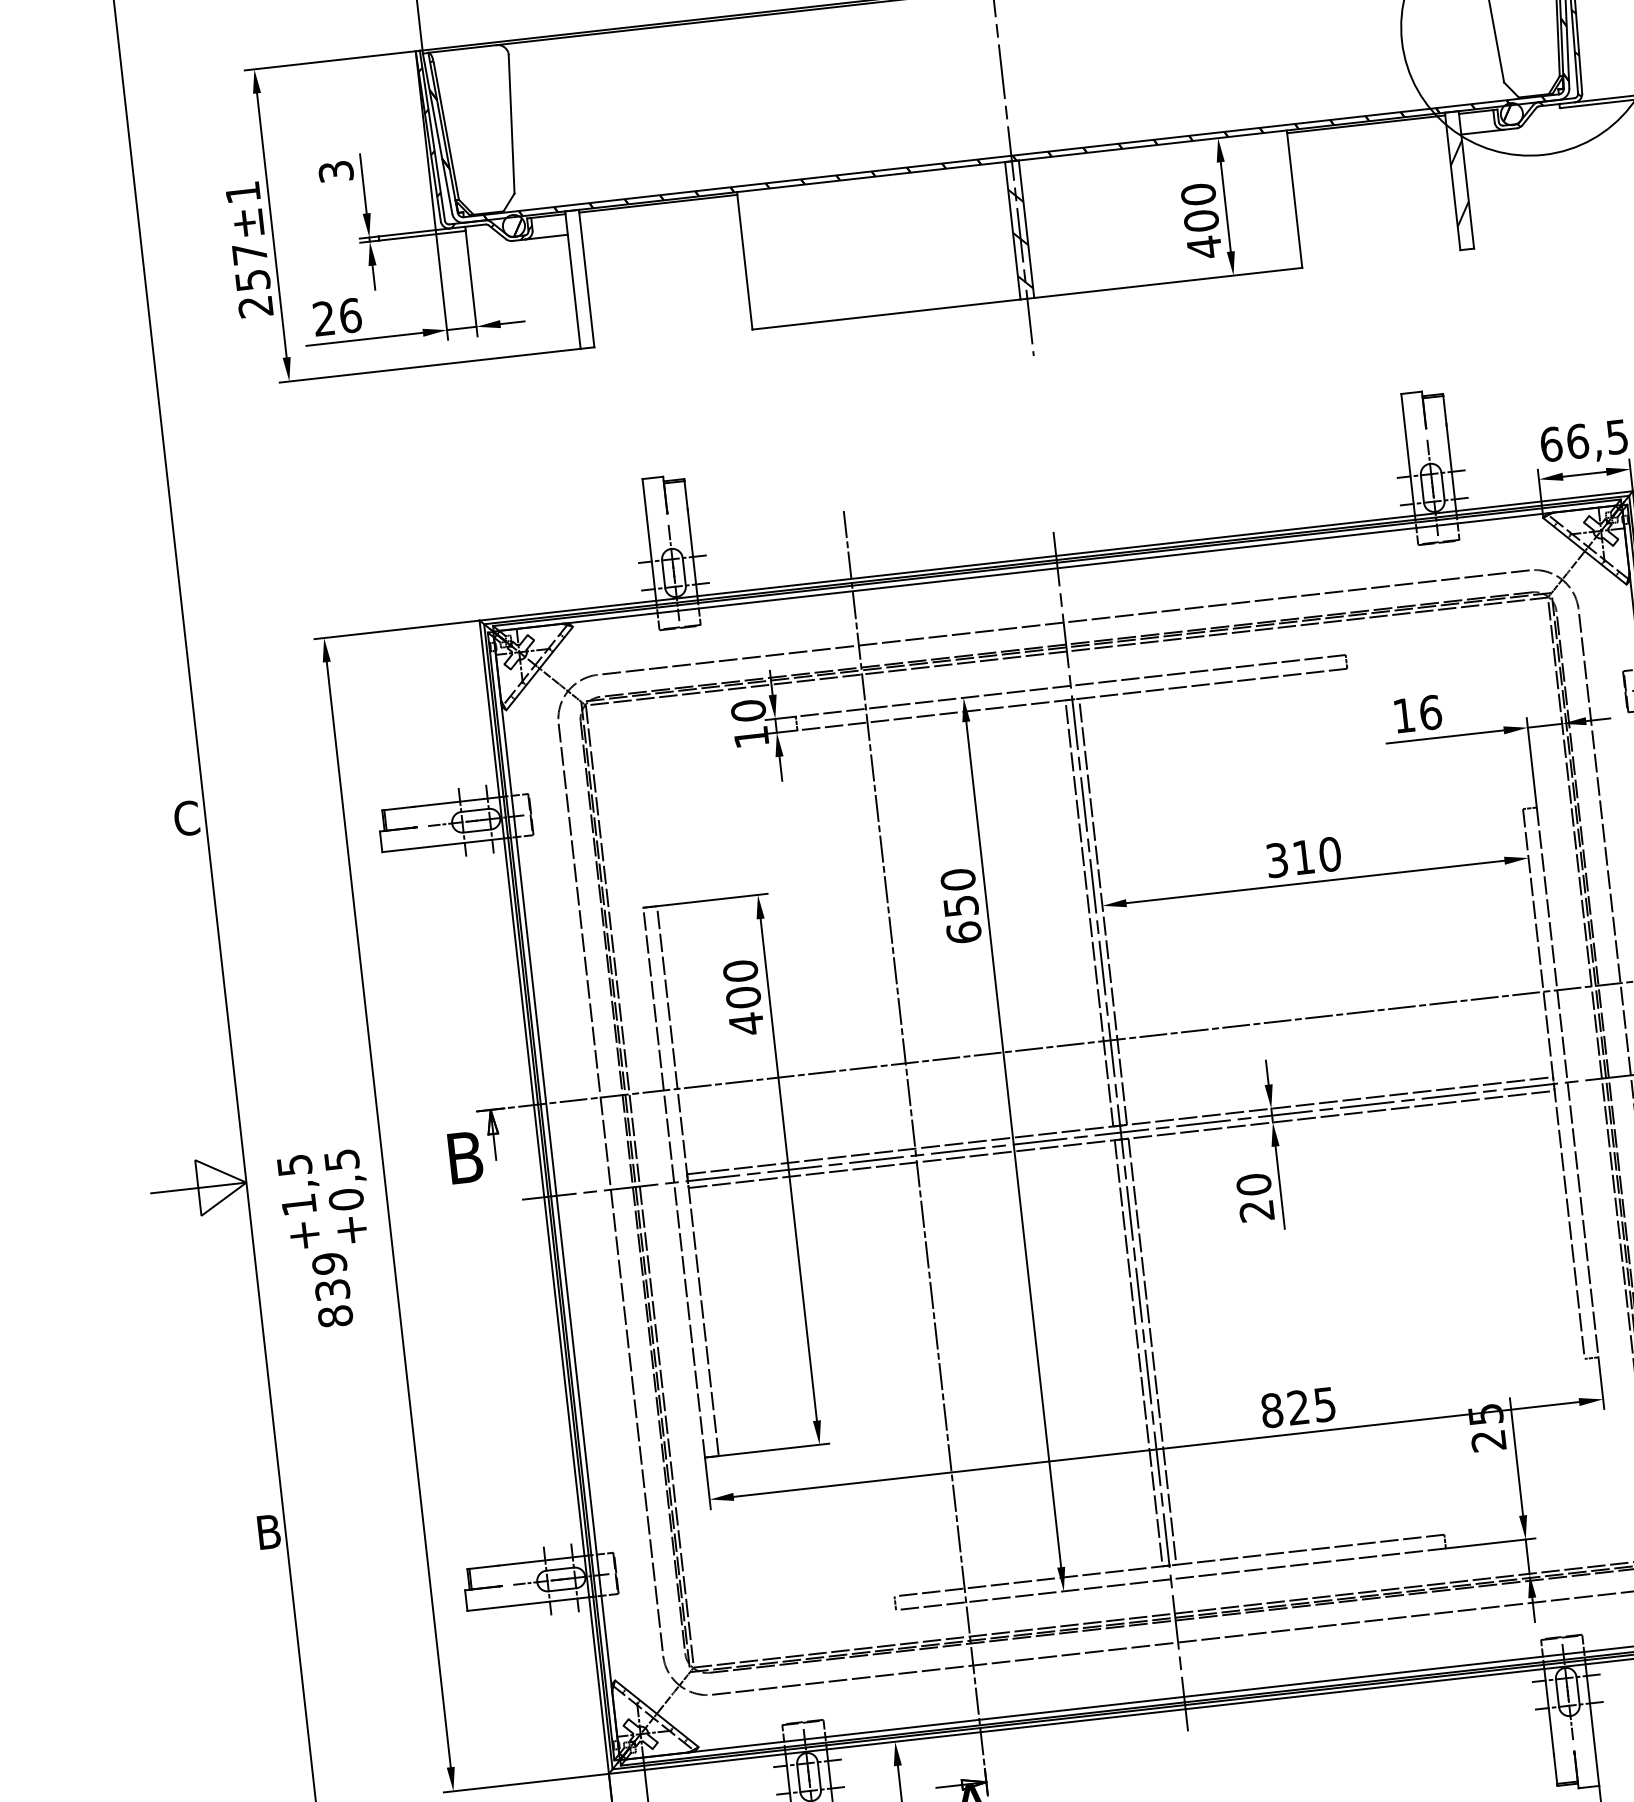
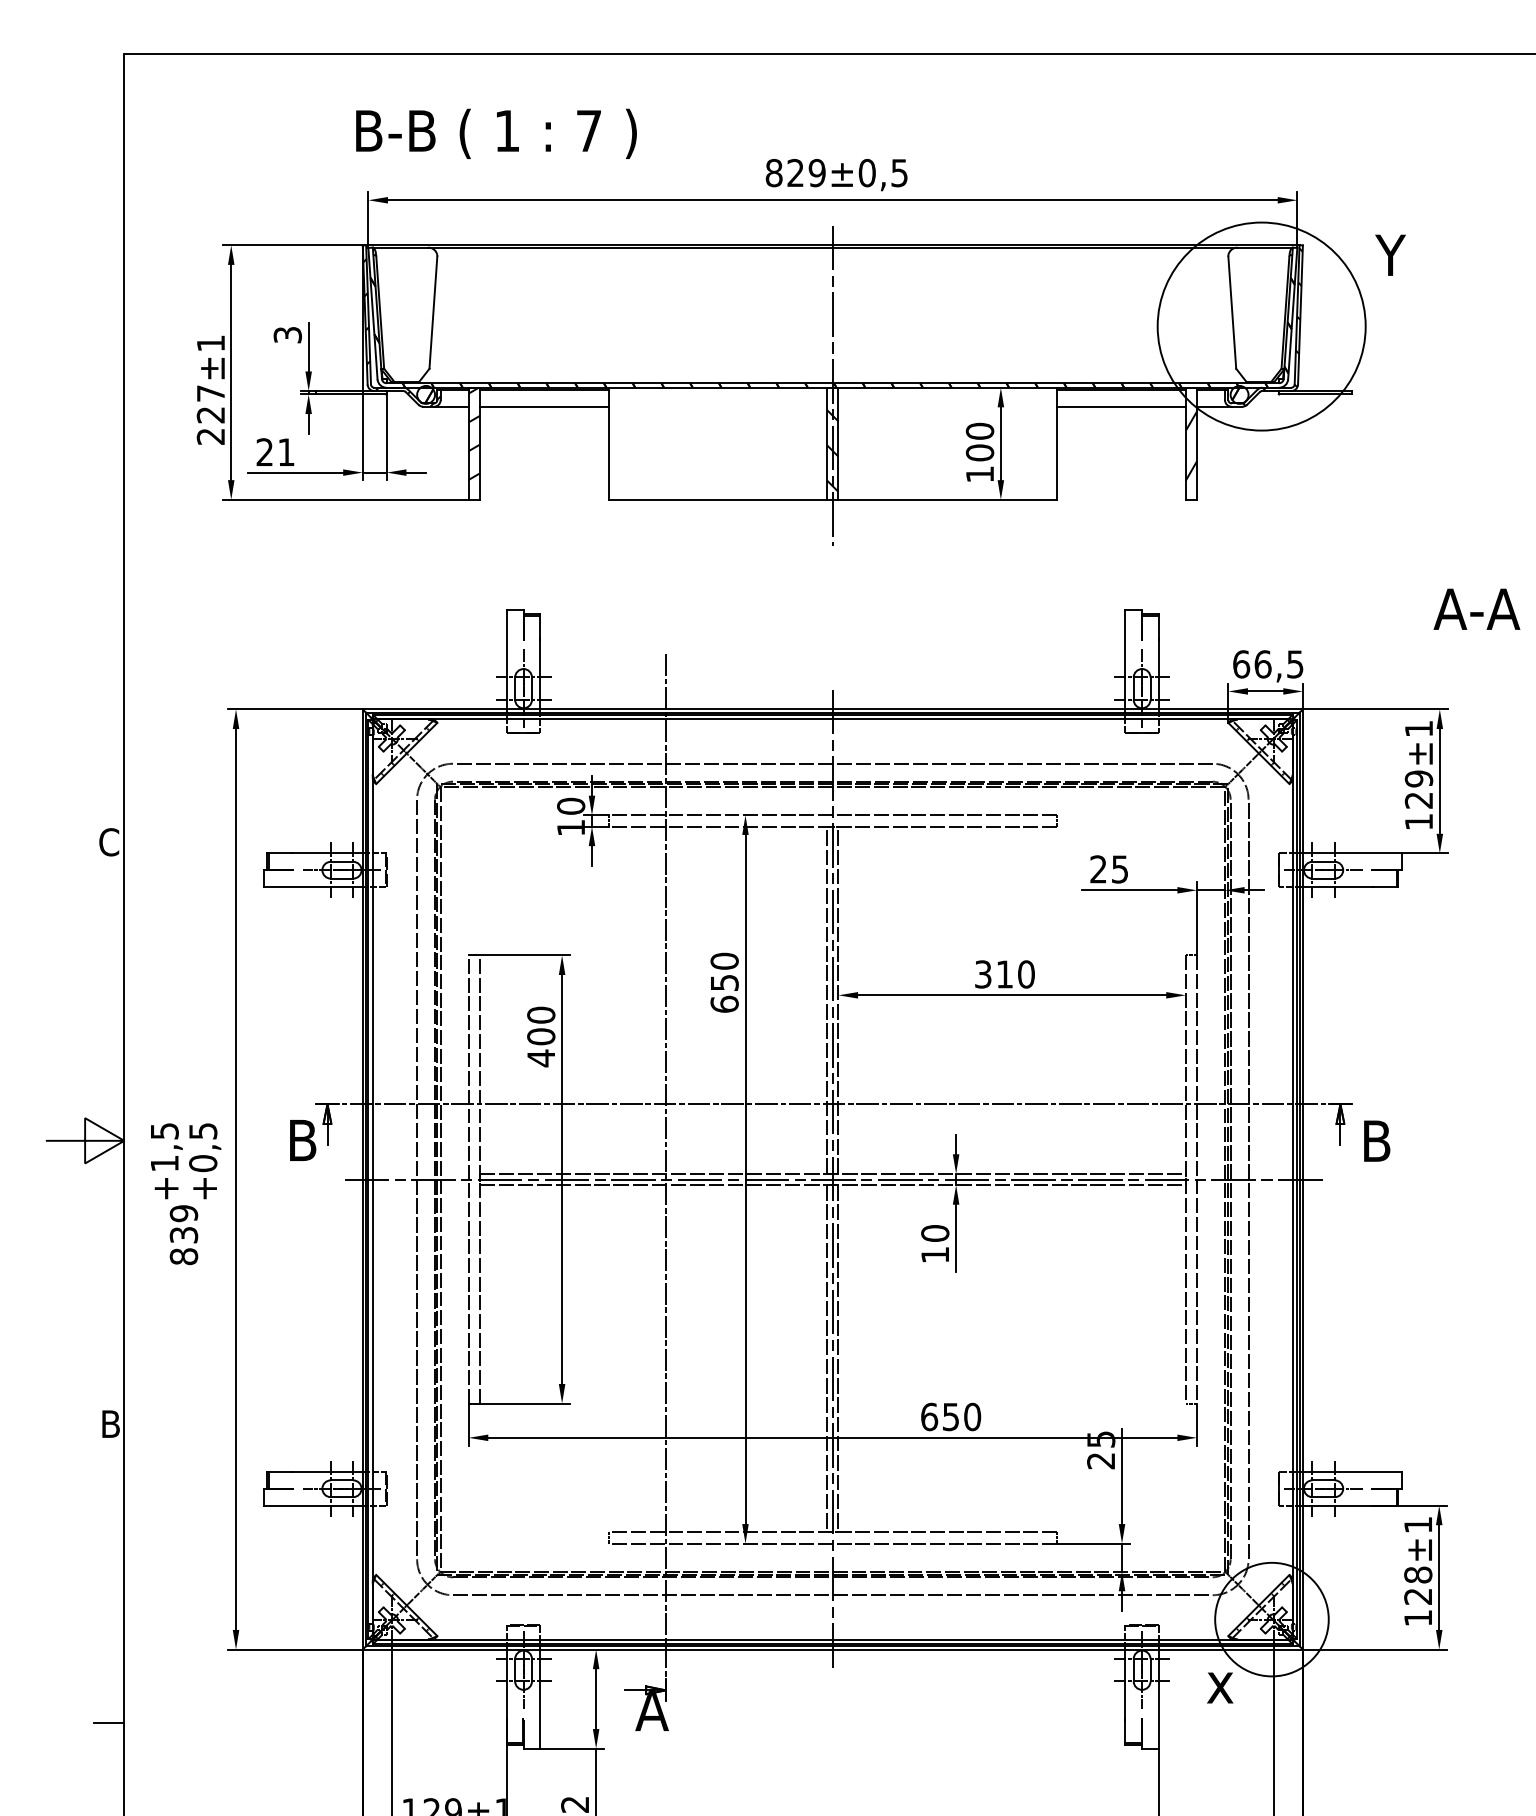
line: (1367, 144) -> (1120, 406), added
line: (659, 224) -> (543, 406), added
text: (1203, 247) -> (979, 474), 400 -> 100
hatch: (577, 266) -> (473, 433), added
text: (252, 280) -> (210, 415), 257 -> 227
text: (350, 315) -> (286, 452), 26 -> 21
text: (1417, 714) -> (1109, 869), 16 -> 25
text: (1256, 1211) -> (934, 1255), 20 -> 10
text: (1299, 1406) -> (951, 1416), 825 -> 650

